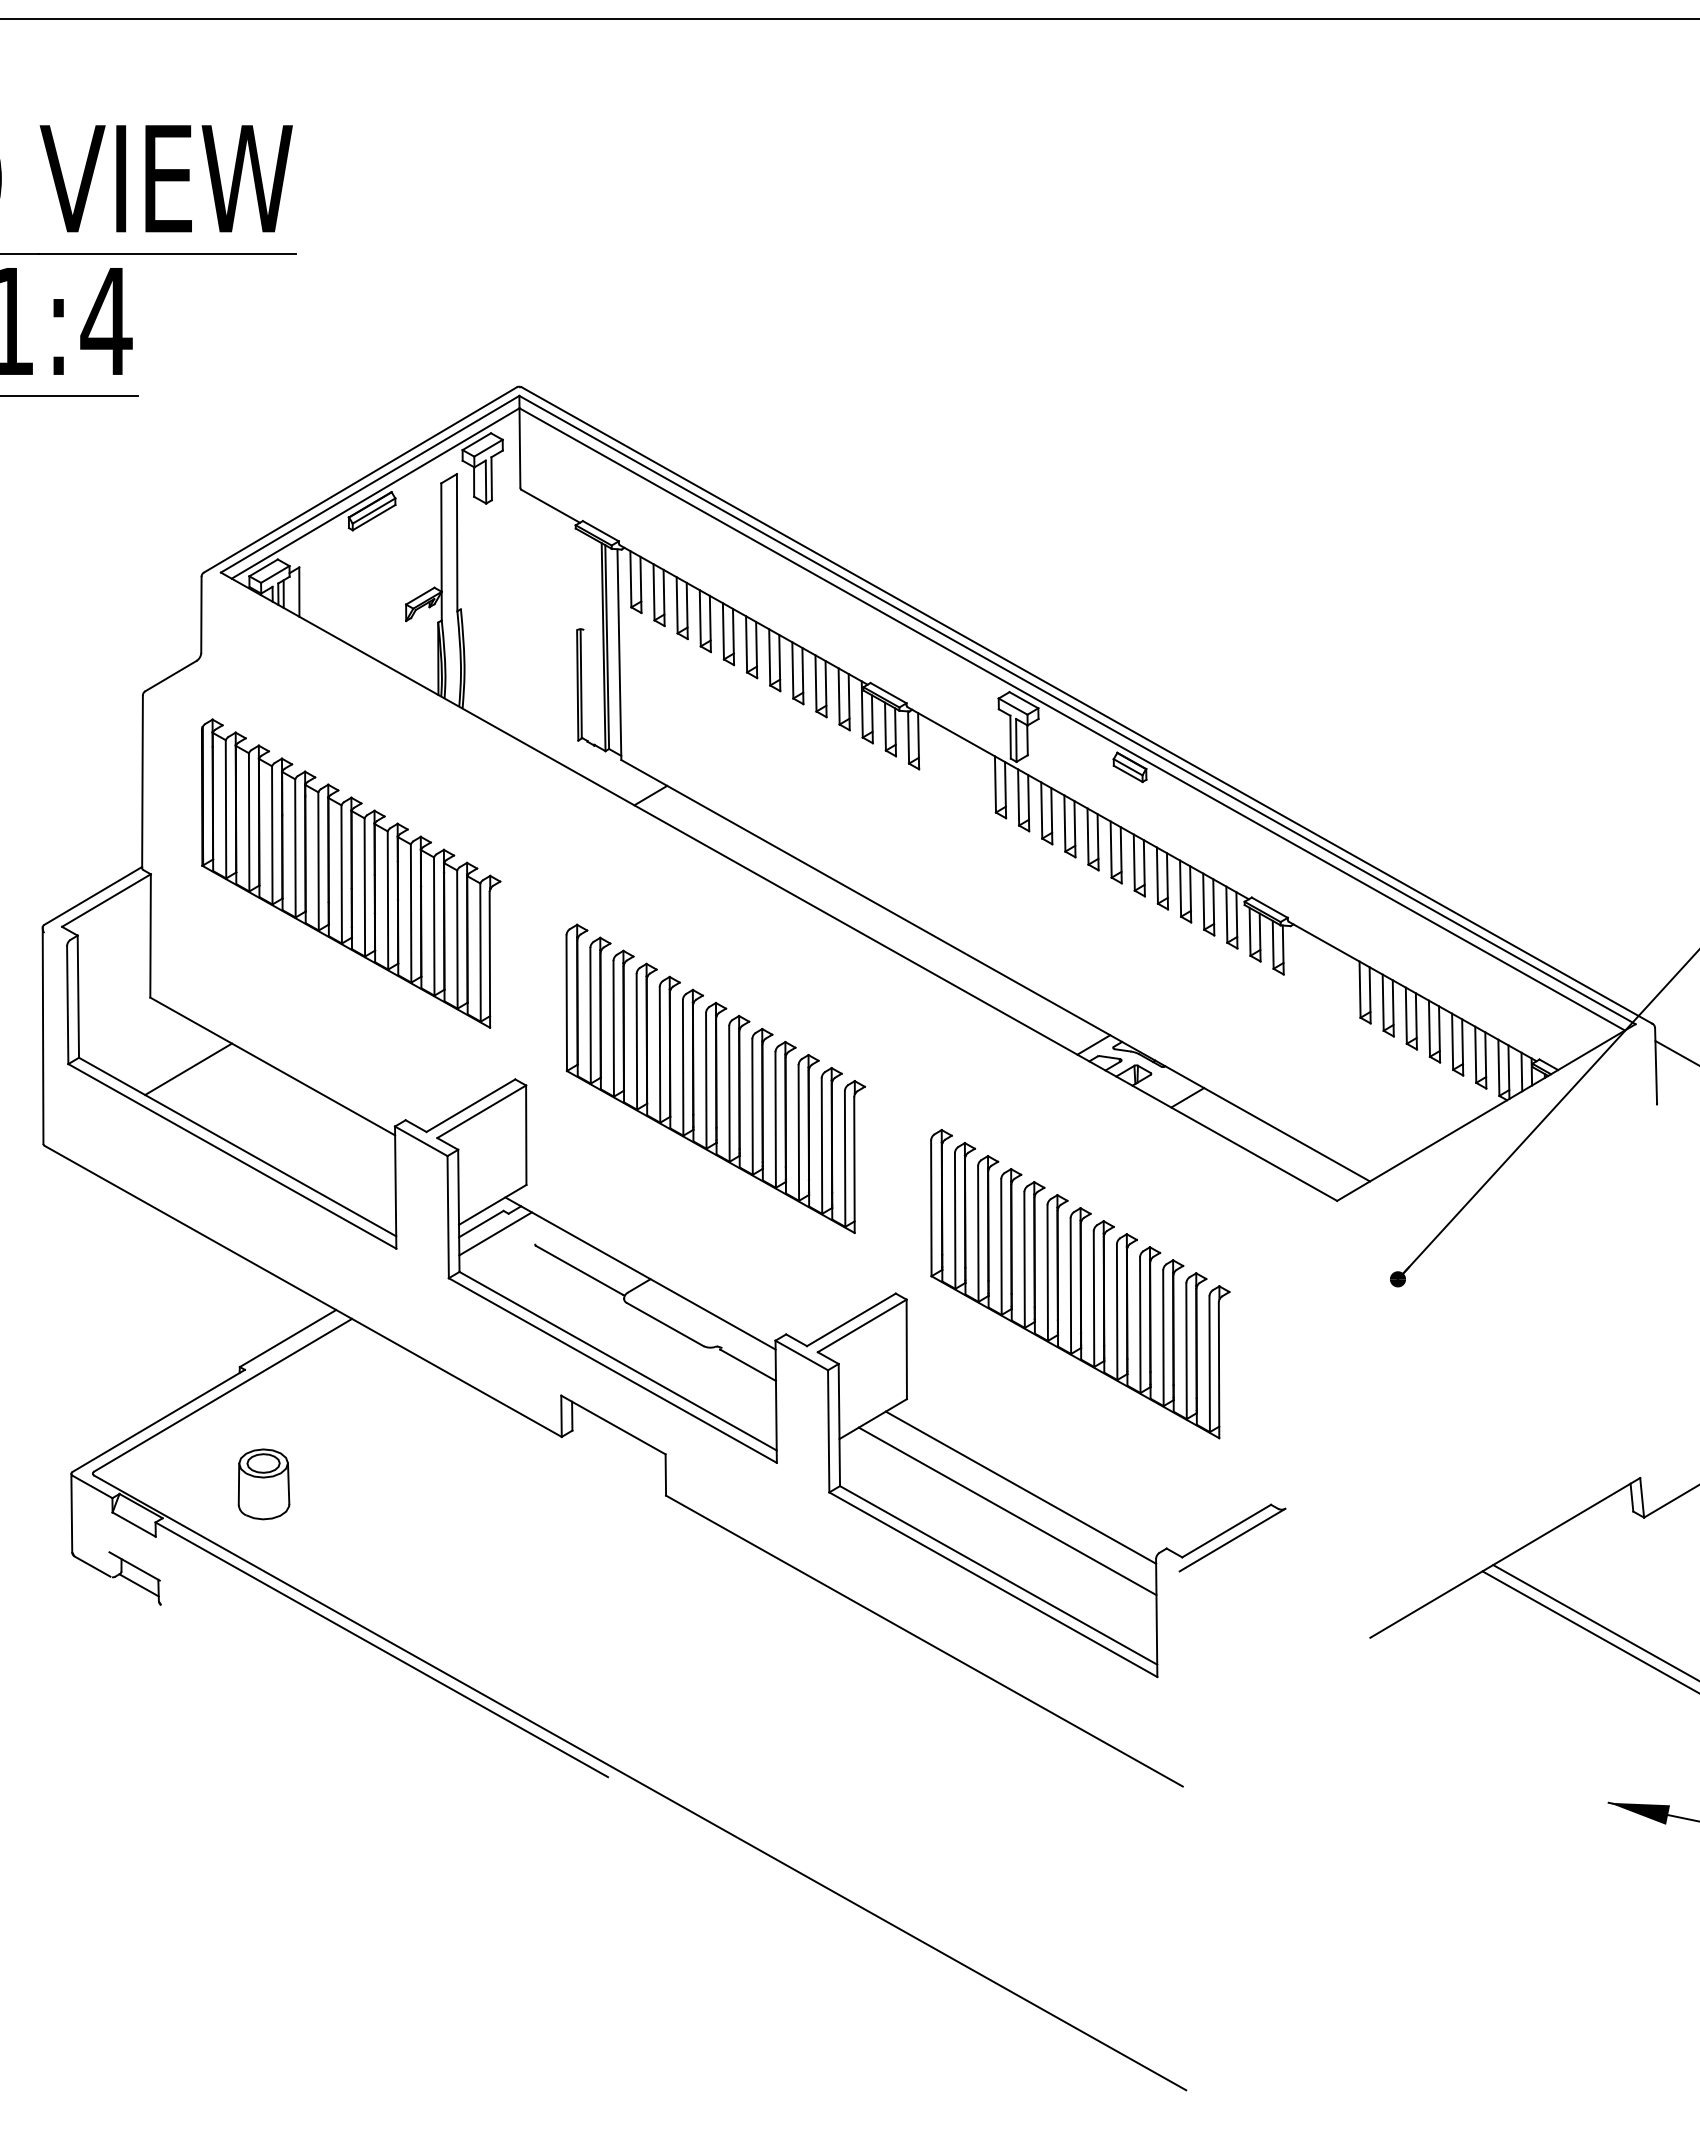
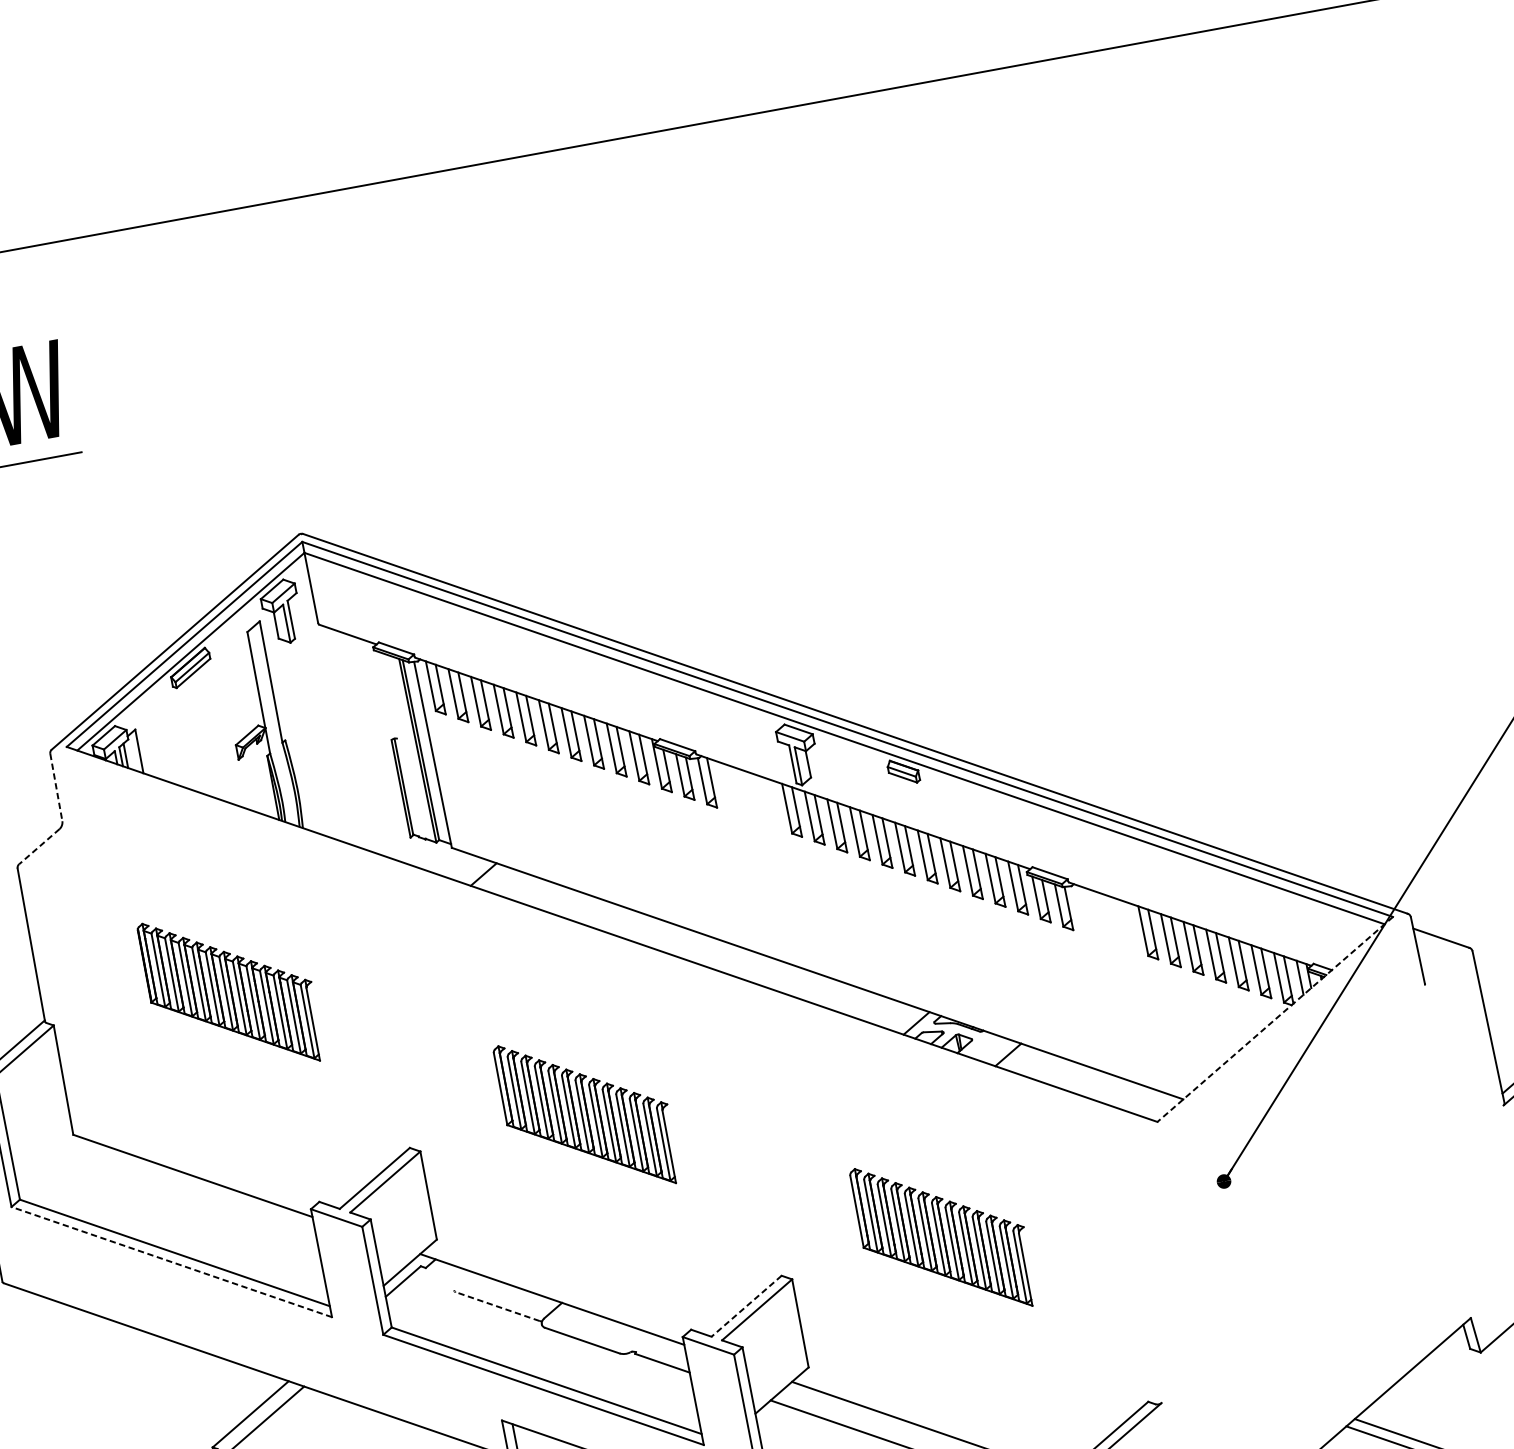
line: (201, 615) -> (56, 788), solid -> dashed
line: (171, 676) -> (39, 846), solid -> dashed
part: (351, 873) -> (231, 992), size x0.6
line: (188, 1069) -> (118, 1192), removed
part: (715, 1078) -> (586, 1114), size x0.6
line: (1485, 1112) -> (1274, 1019), solid -> dashed
line: (231, 1156) -> (171, 1262), solid -> dashed
line: (495, 1233) -> (417, 1287), removed
line: (579, 1270) -> (497, 1306), solid -> dashed
part: (1080, 1284) -> (943, 1237), size x0.6
line: (851, 1319) -> (746, 1305), solid -> dashed

